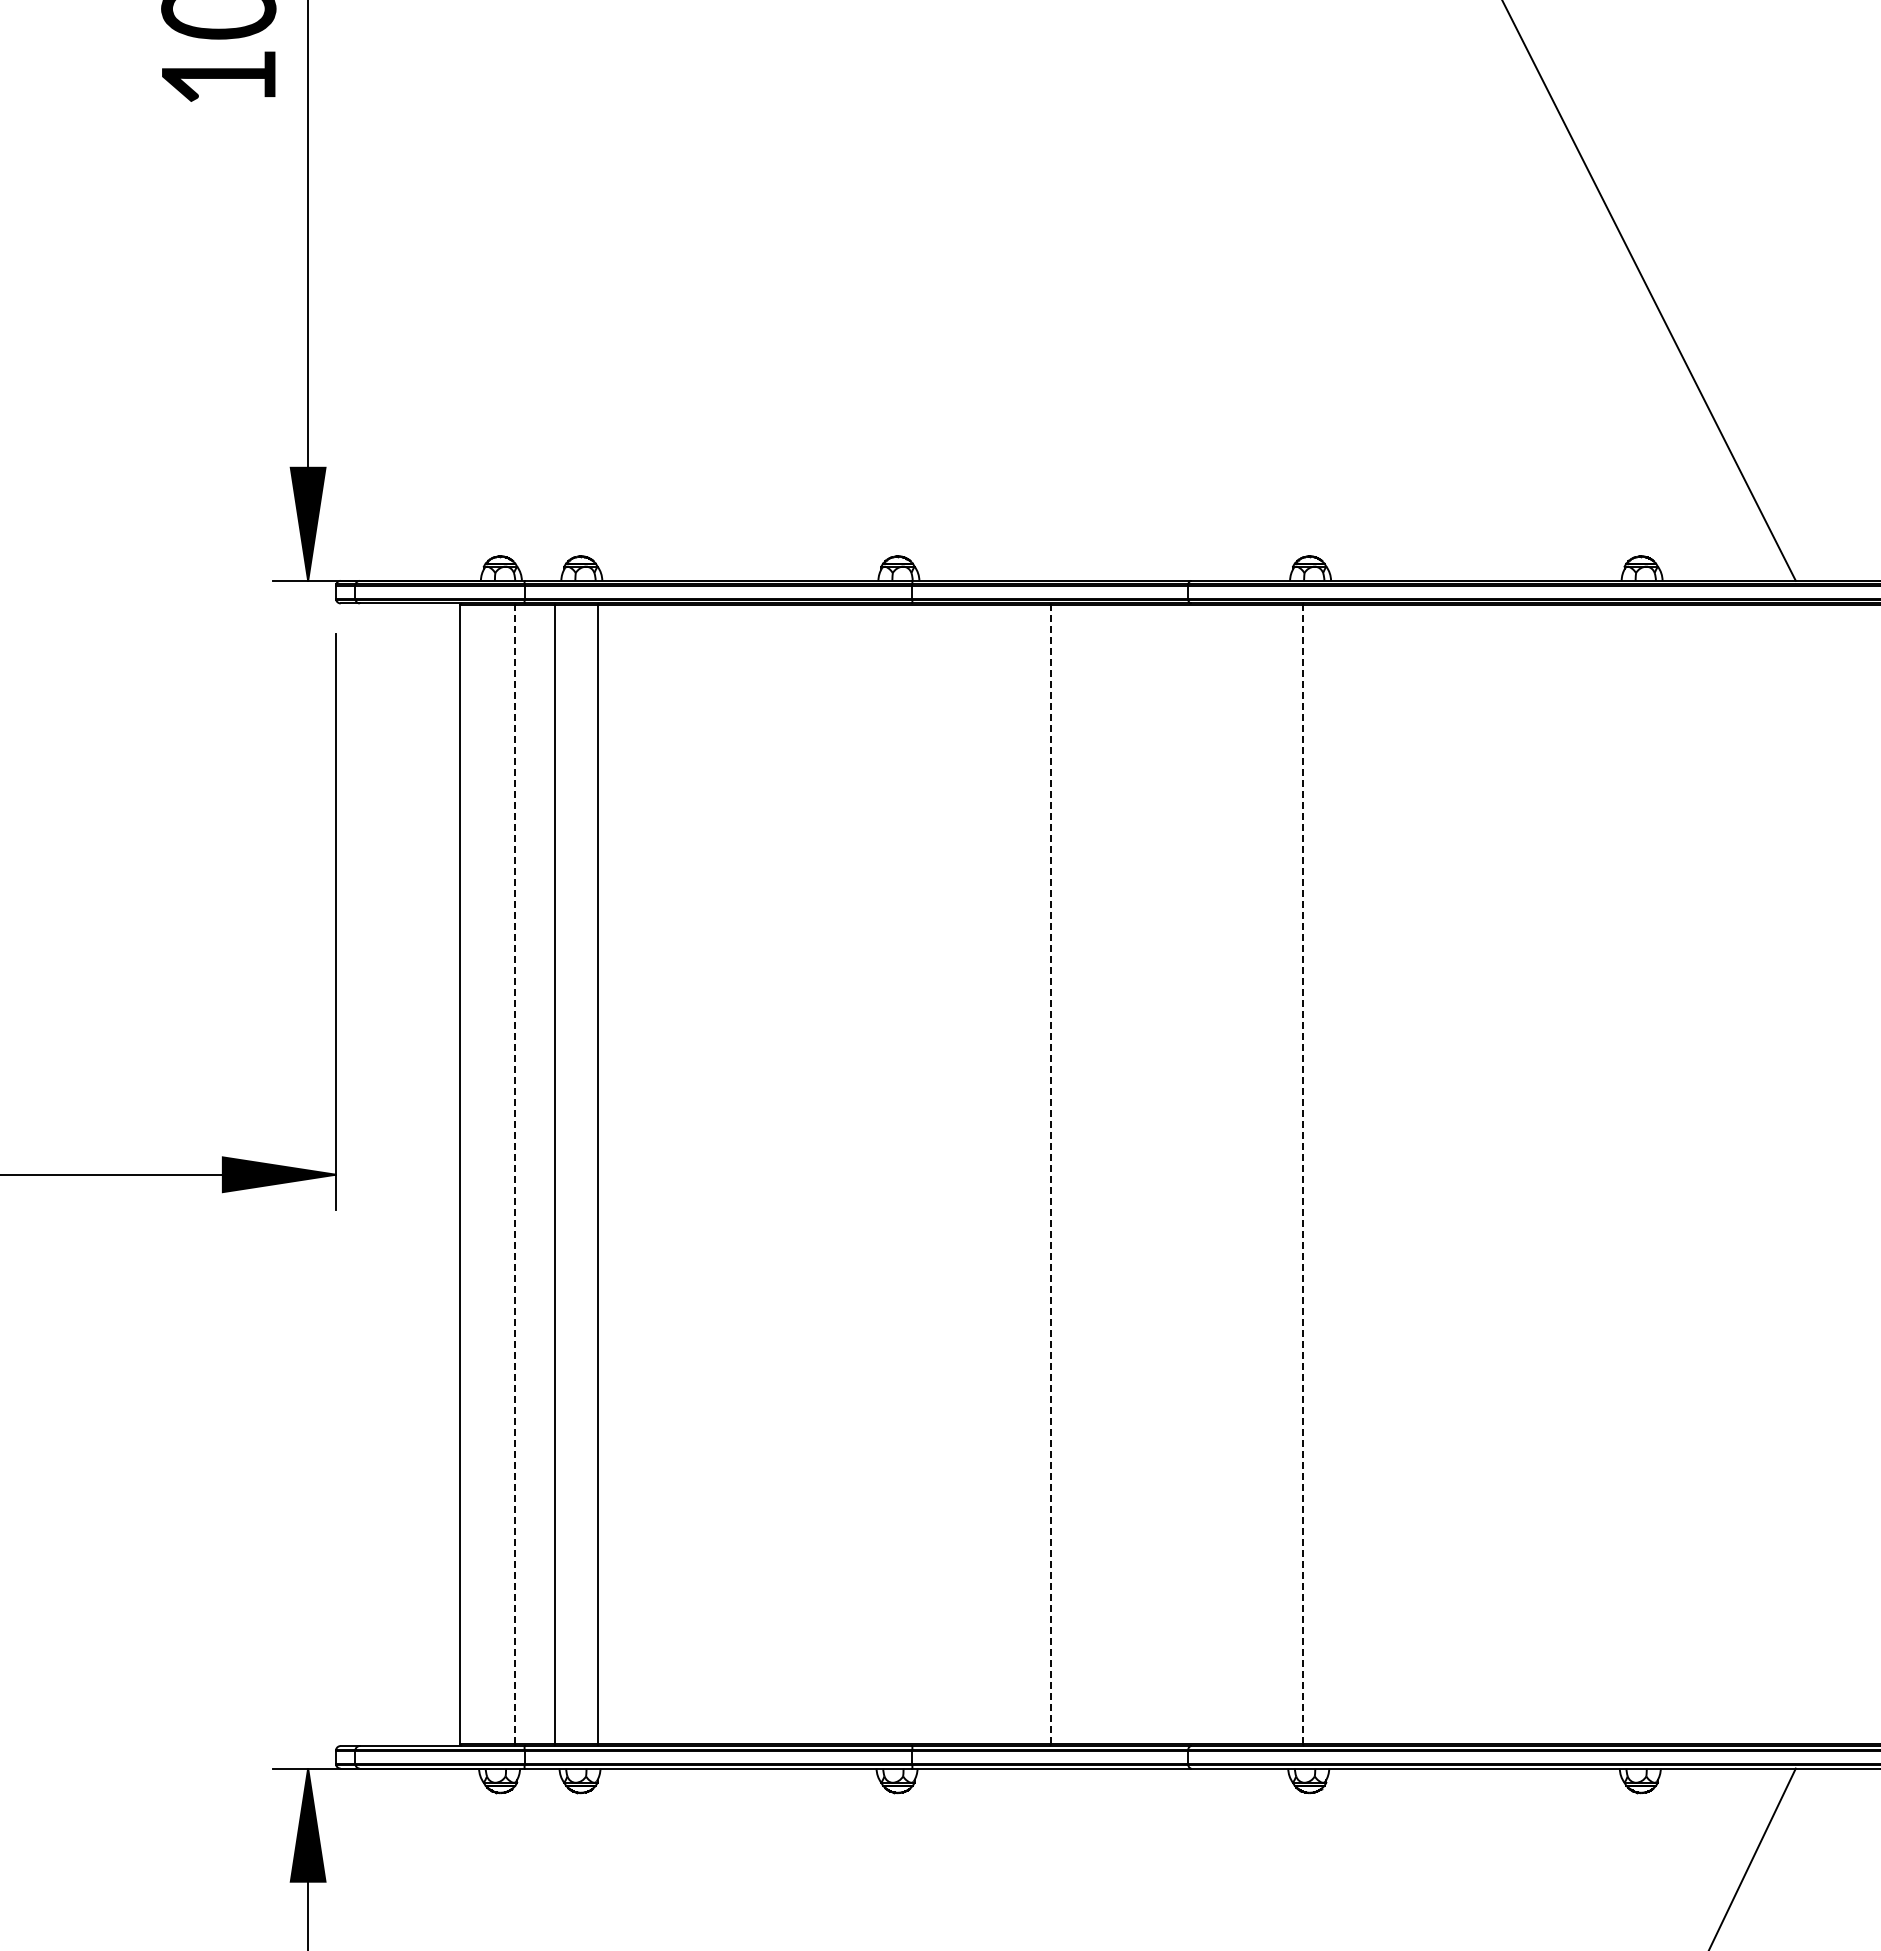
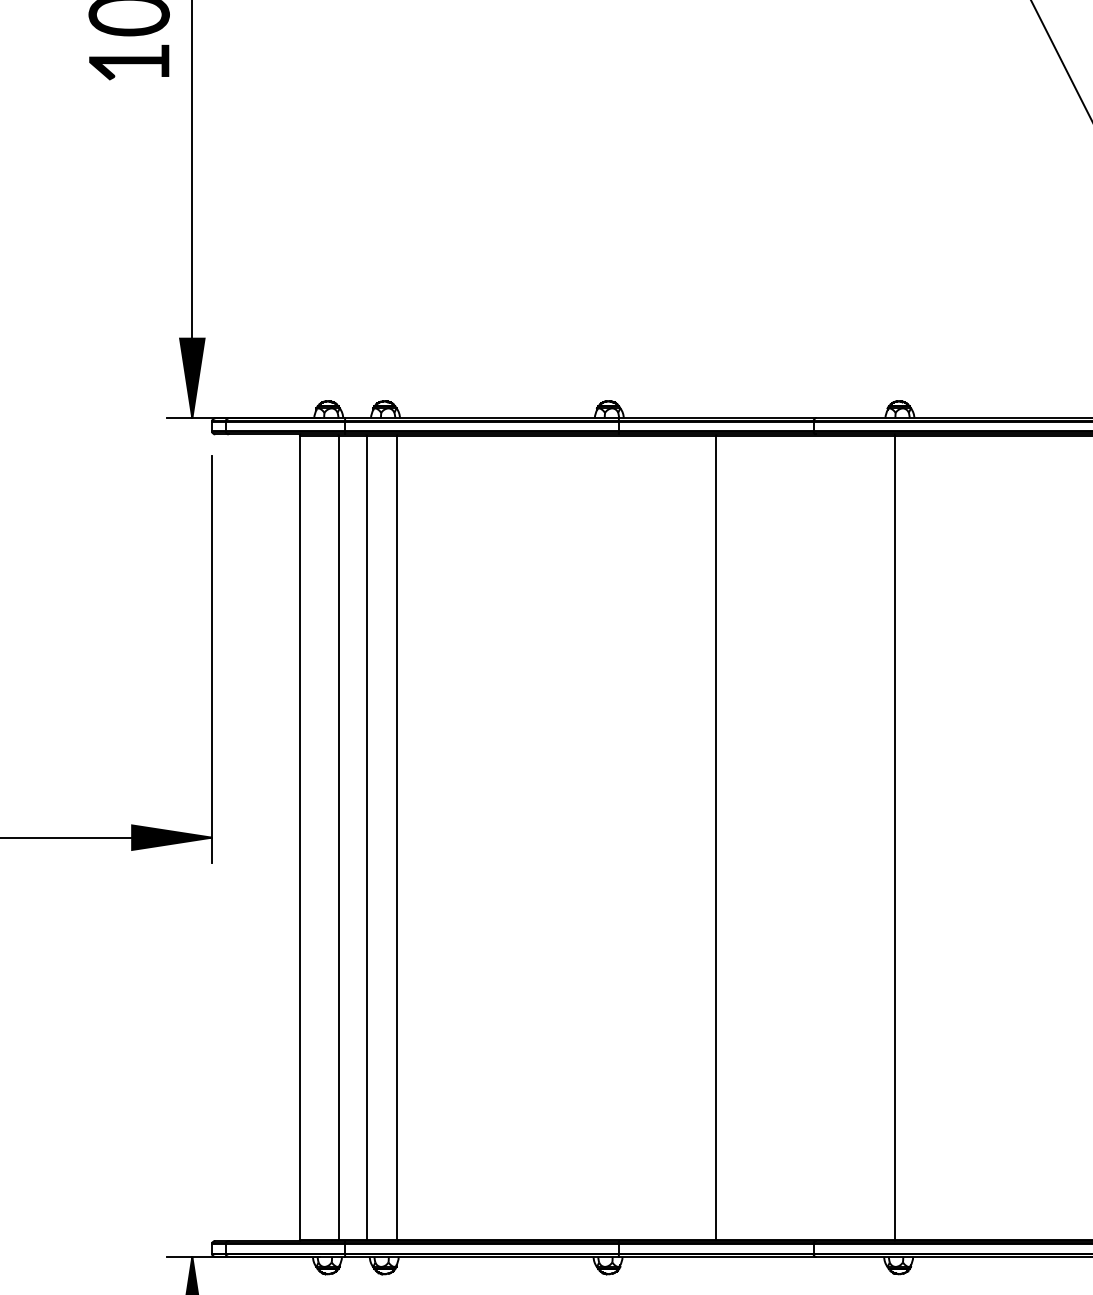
line: (515, 1174) -> (338, 837), dashed -> solid
line: (1050, 1174) -> (716, 837), dashed -> solid
line: (1303, 1174) -> (894, 837), dashed -> solid

